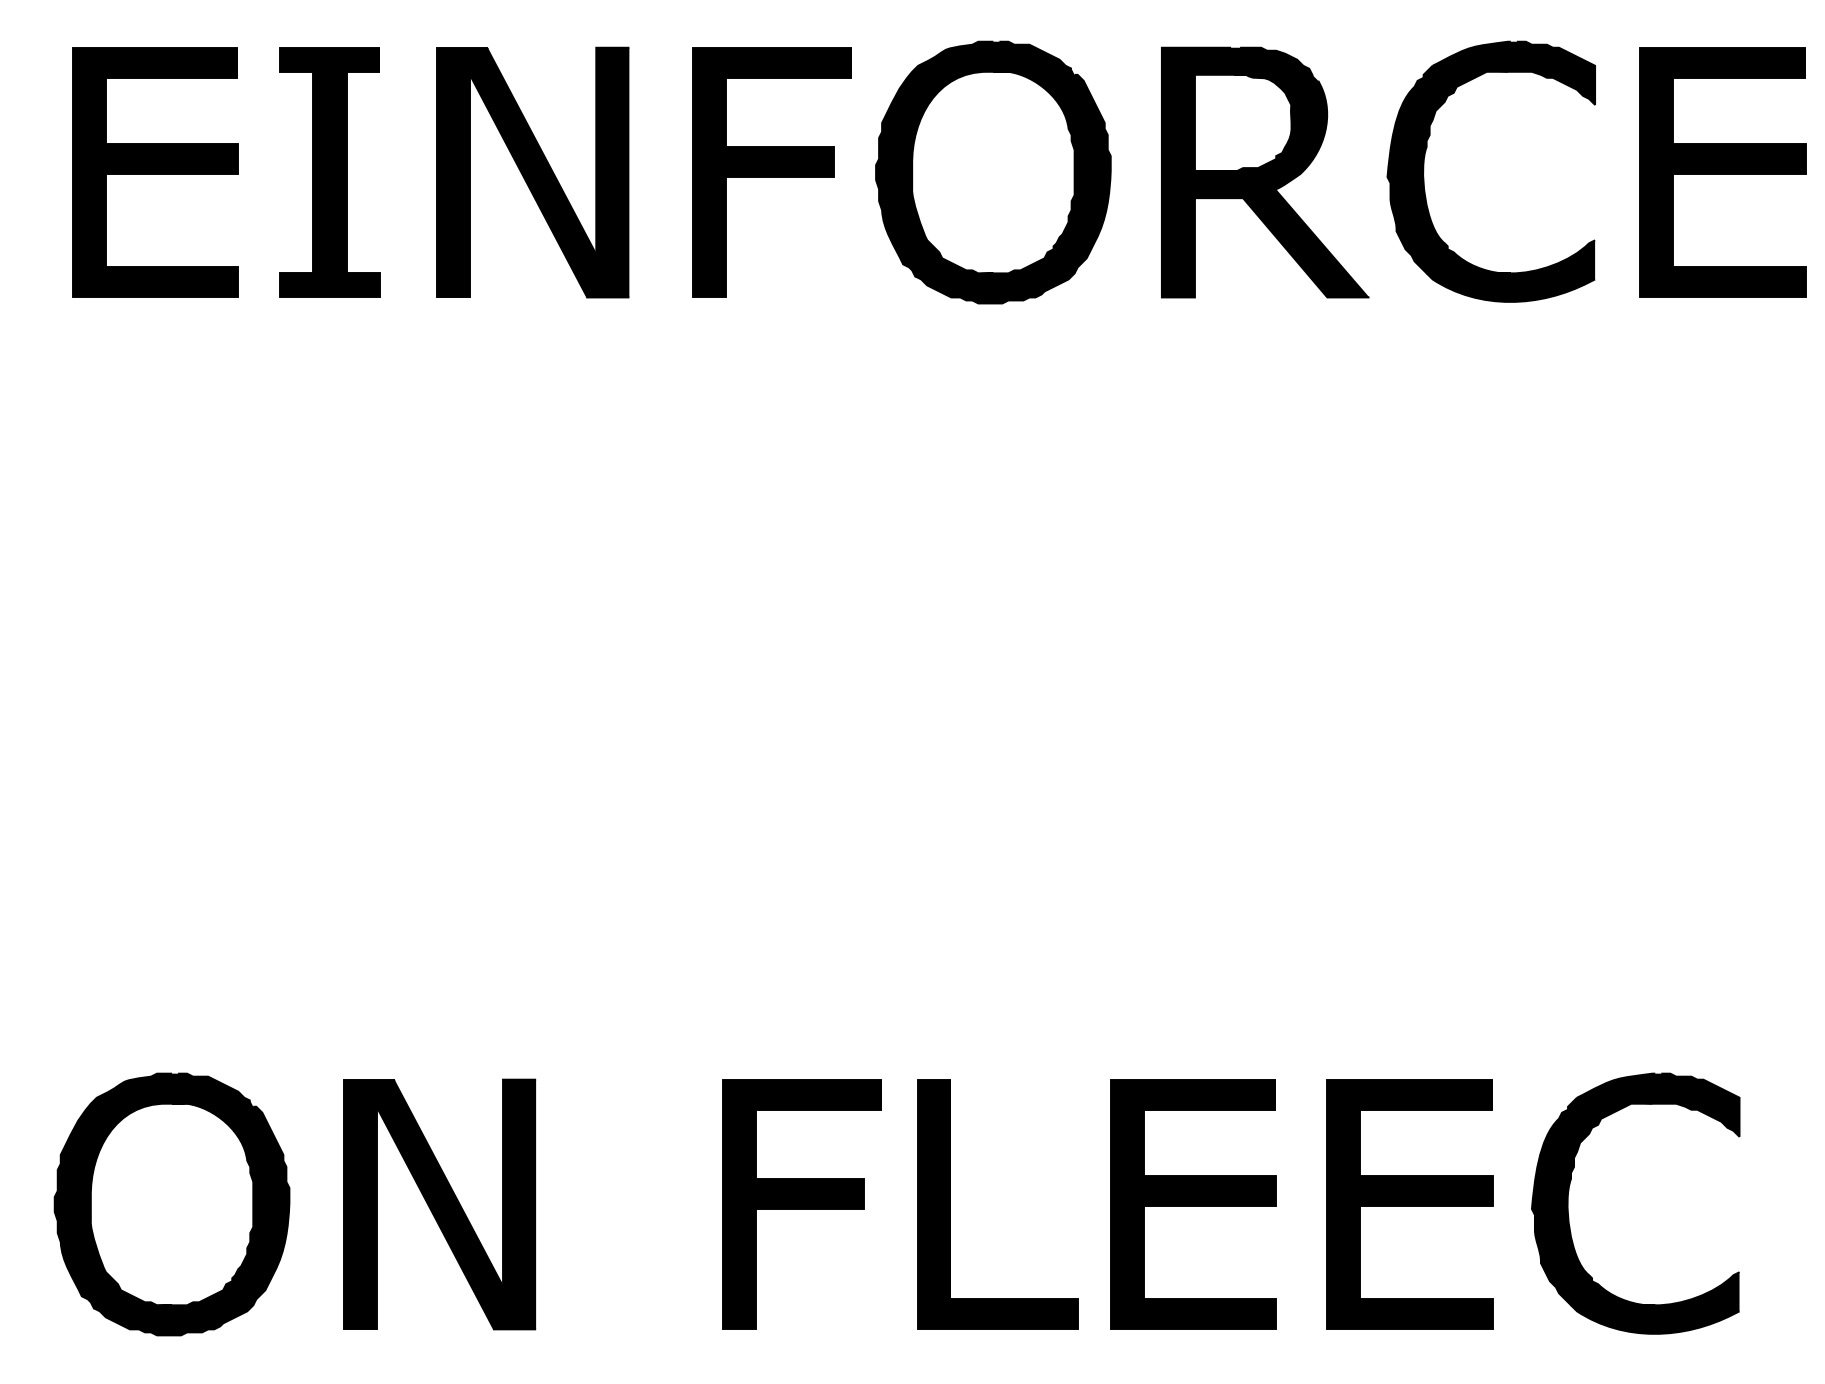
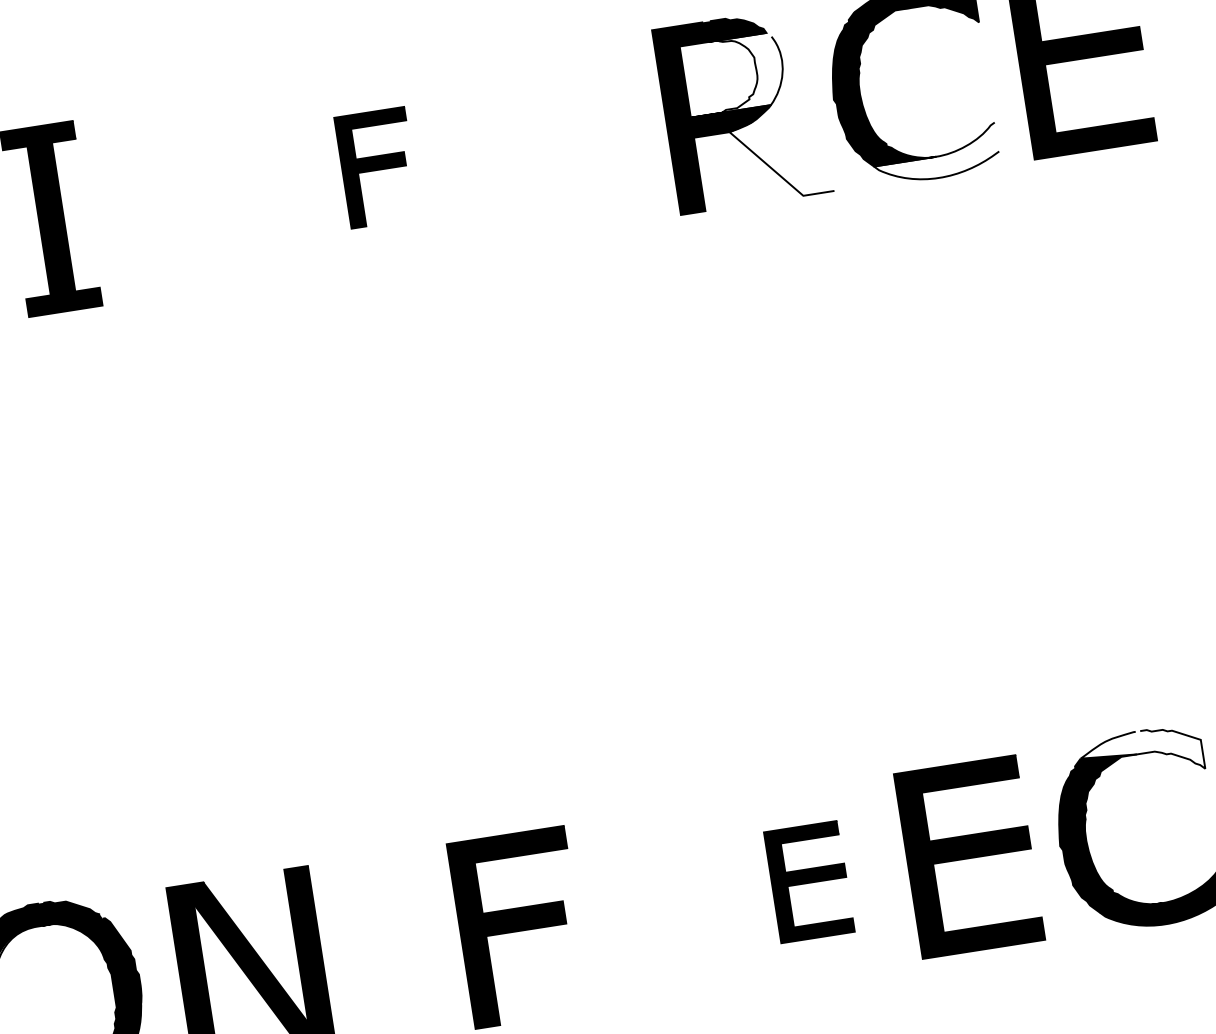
fill: (1260, 122) -> (733, 74), removed
part: (532, 172) -> (201, 195), removed
part: (771, 172) -> (377, 167), size x0.6
part: (993, 172) -> (541, 142), removed
fill: (1306, 243) -> (781, 158), removed
fill: (1510, 270) -> (935, 154), removed
fill: (1658, 1104) -> (1141, 754), removed
part: (950, 1204) -> (629, 910), removed
part: (1193, 1204) -> (809, 882), size x0.6

